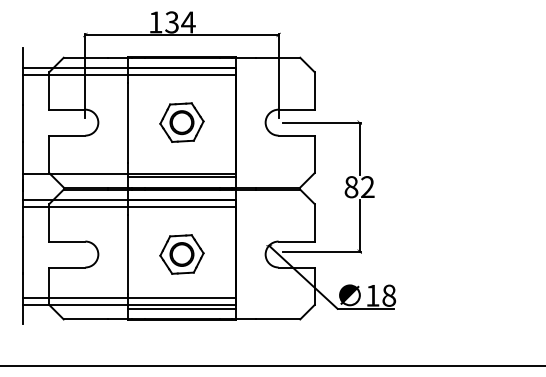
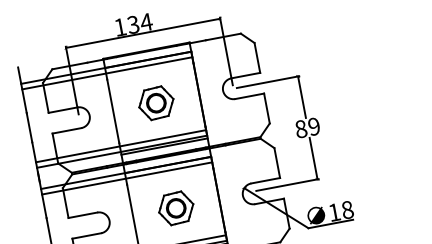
line: (129, 166) -> (121, 146), added
text: (367, 187) -> (314, 126), 82 -> 89

